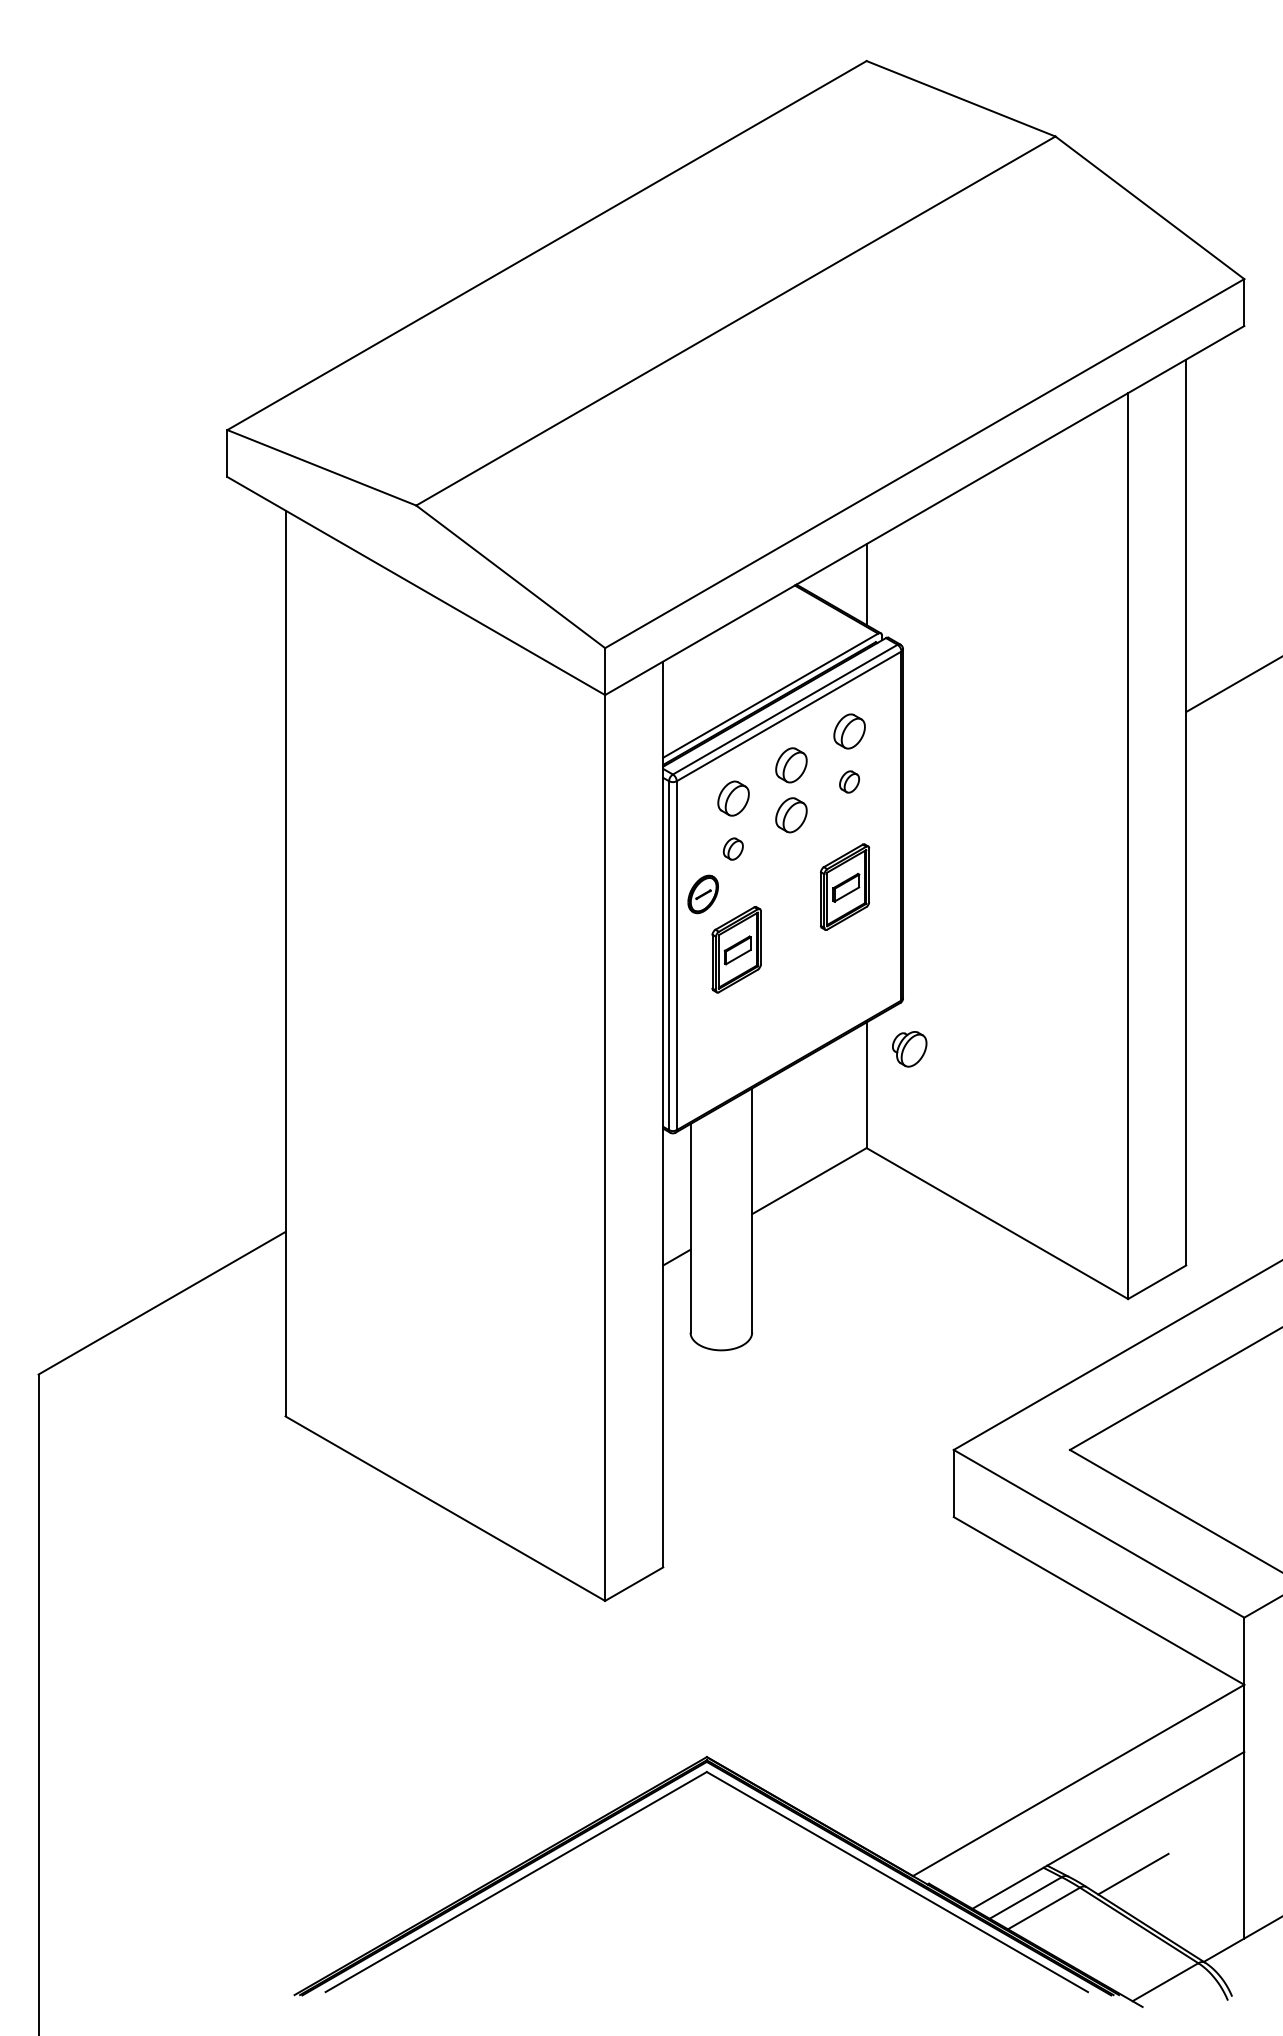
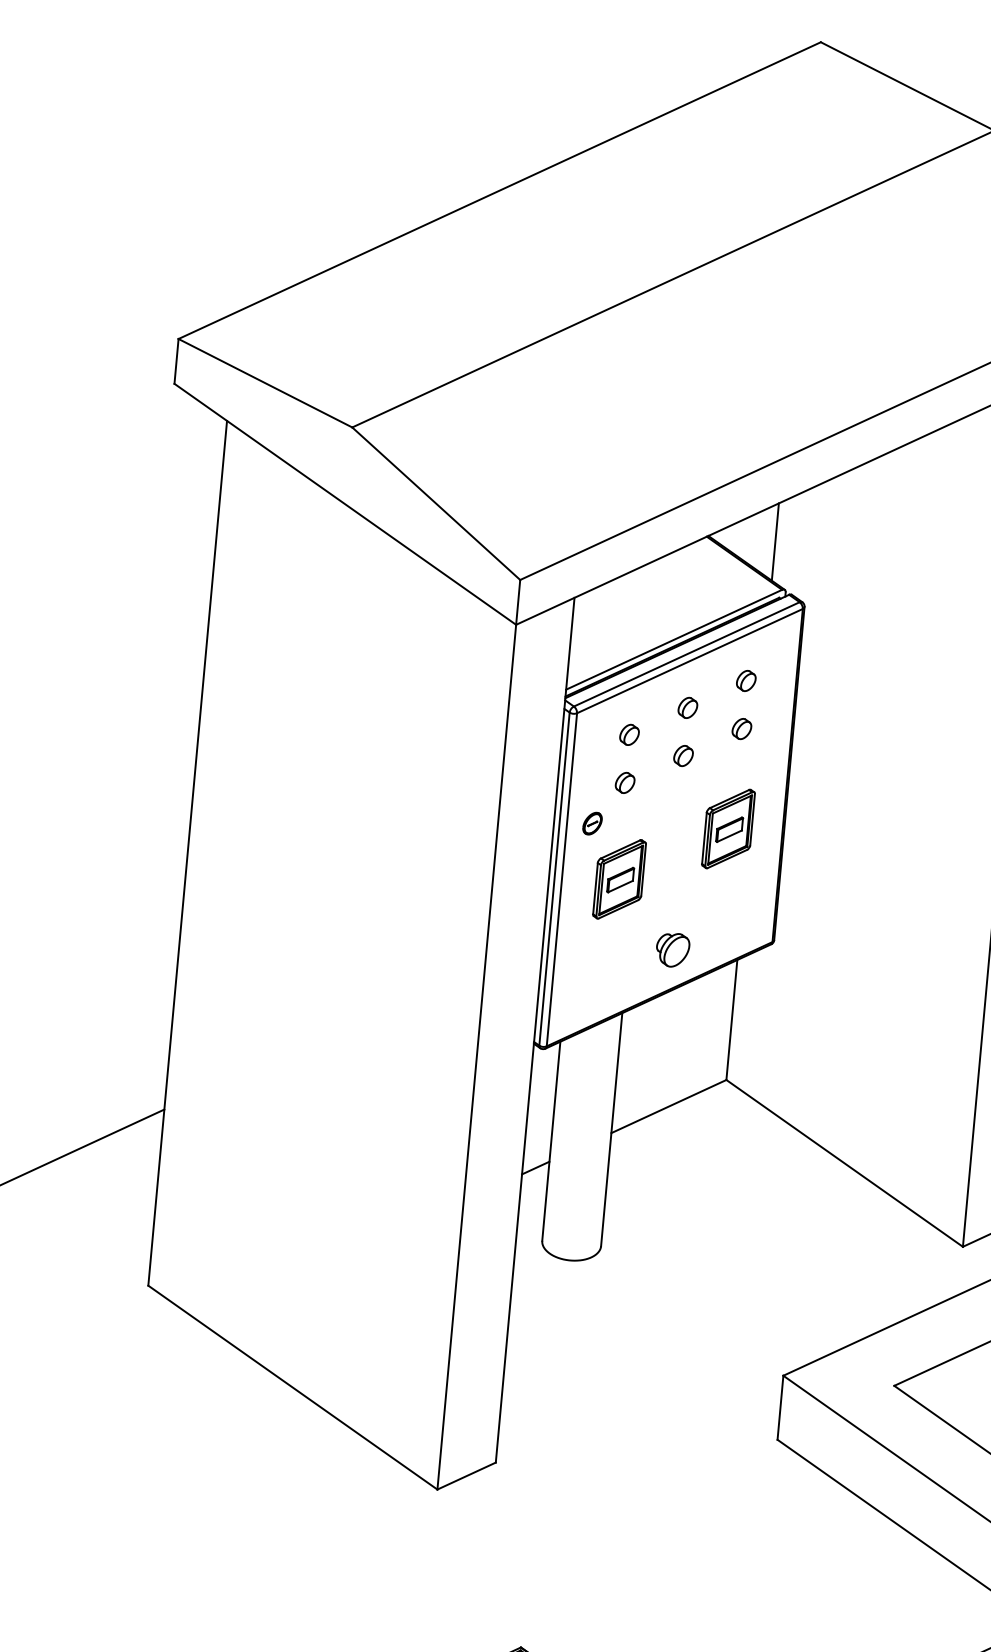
part: (849, 731) -> (746, 680), size x0.62
part: (791, 764) -> (688, 707), size x0.62
part: (732, 798) -> (628, 734), size x0.62
part: (791, 815) -> (683, 755), size x0.62
part: (703, 894) -> (592, 823), size x0.62
part: (909, 1049) -> (672, 950), moved

